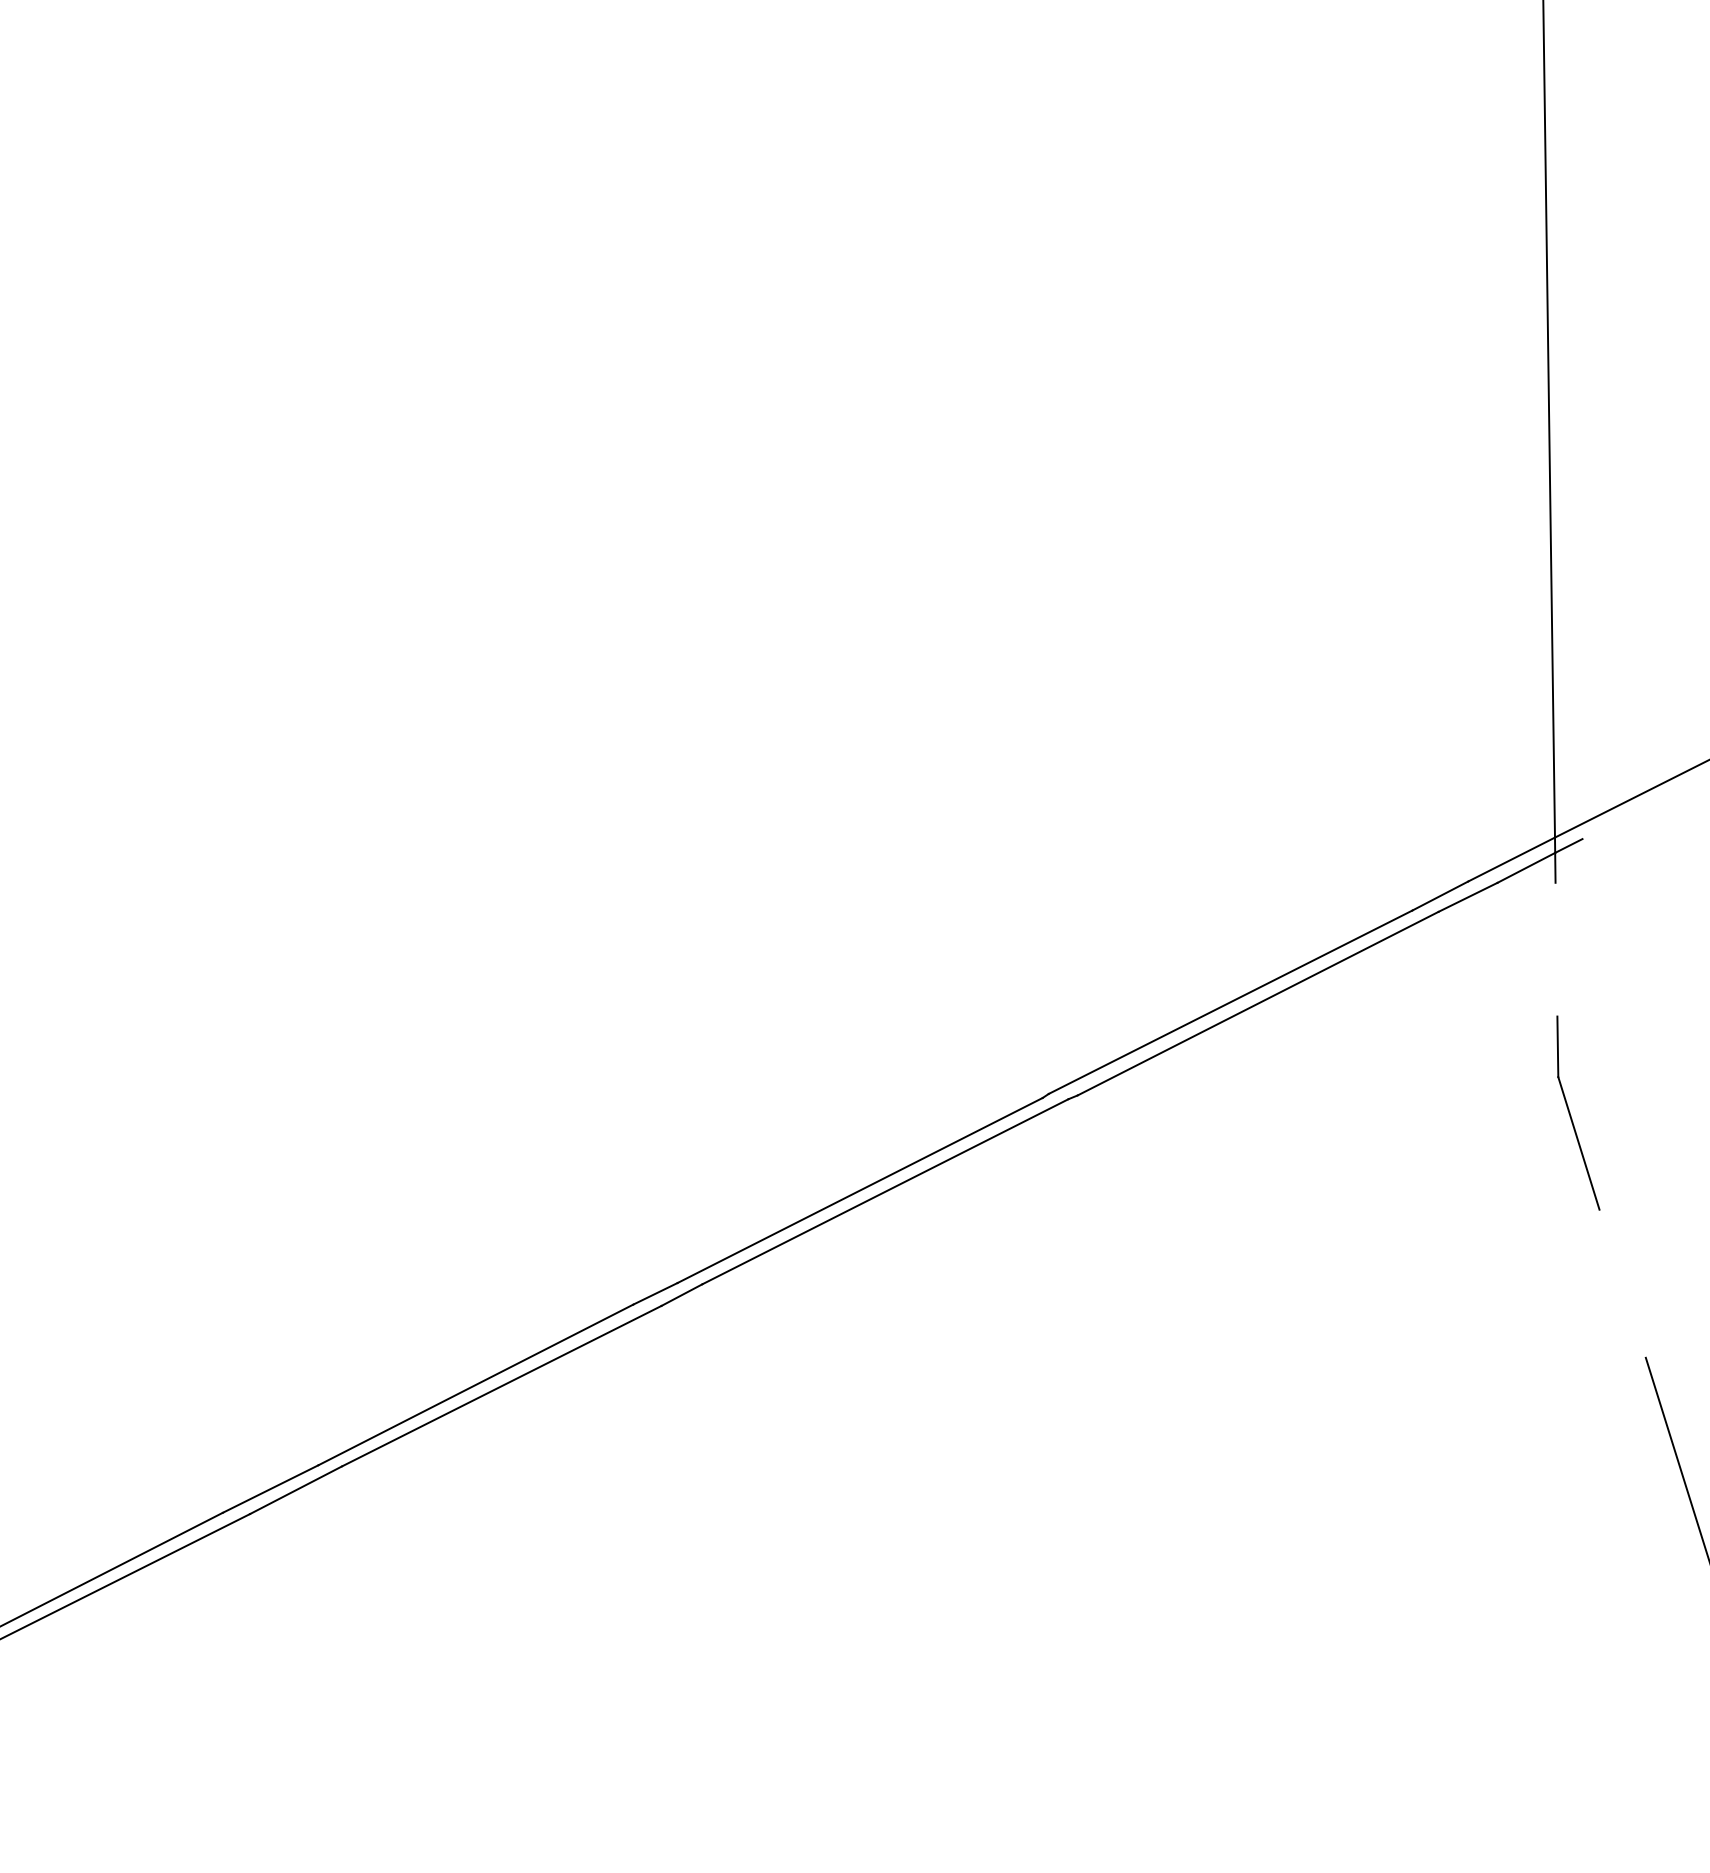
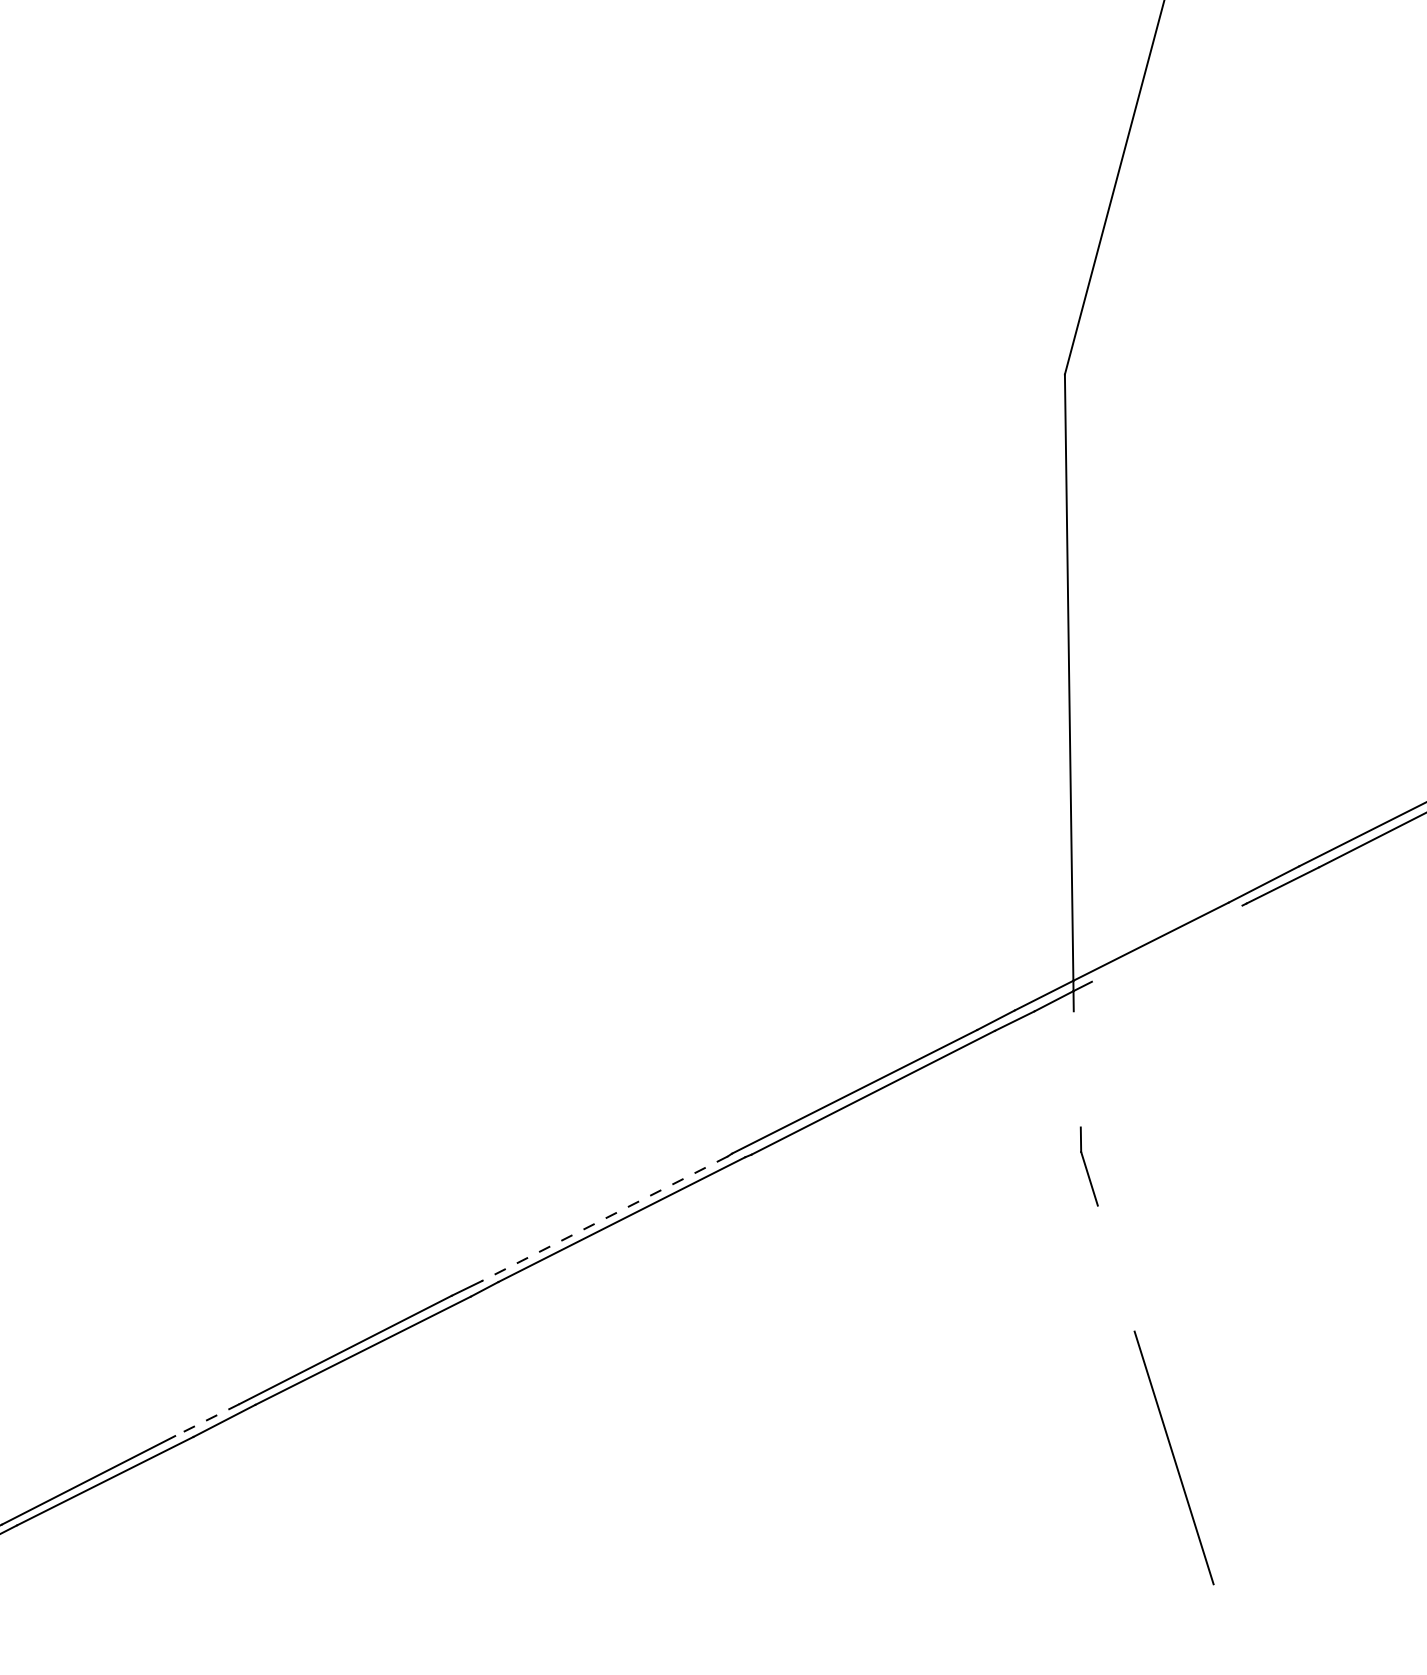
part: (1578, 1112) -> (1089, 1166), size x0.6
line: (859, 1191) -> (604, 1219), solid -> dashed
line: (270, 1489) -> (207, 1420), solid -> dashed

